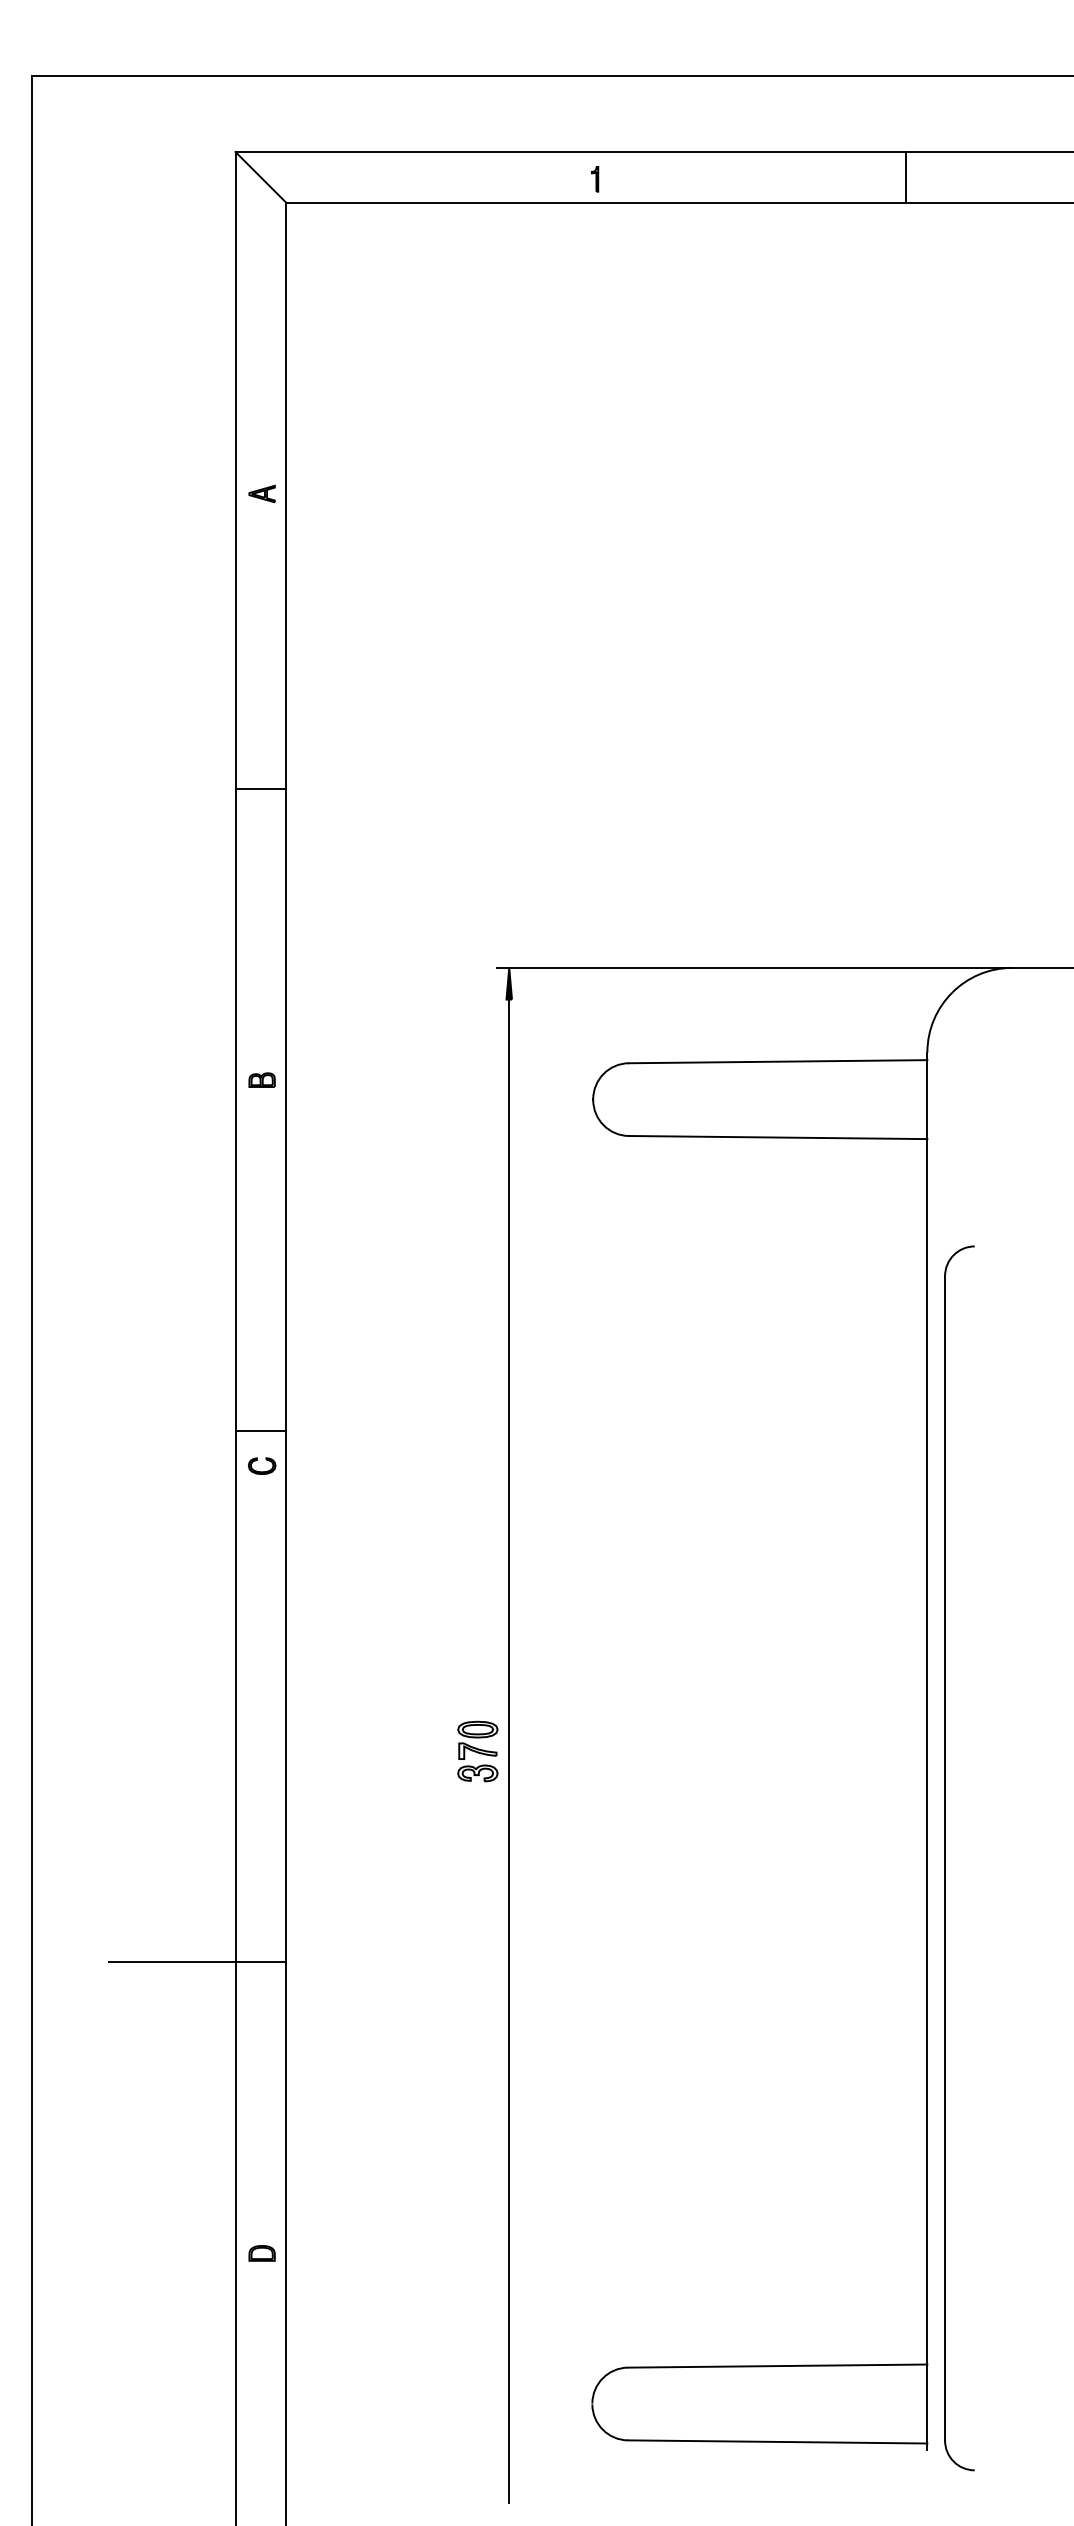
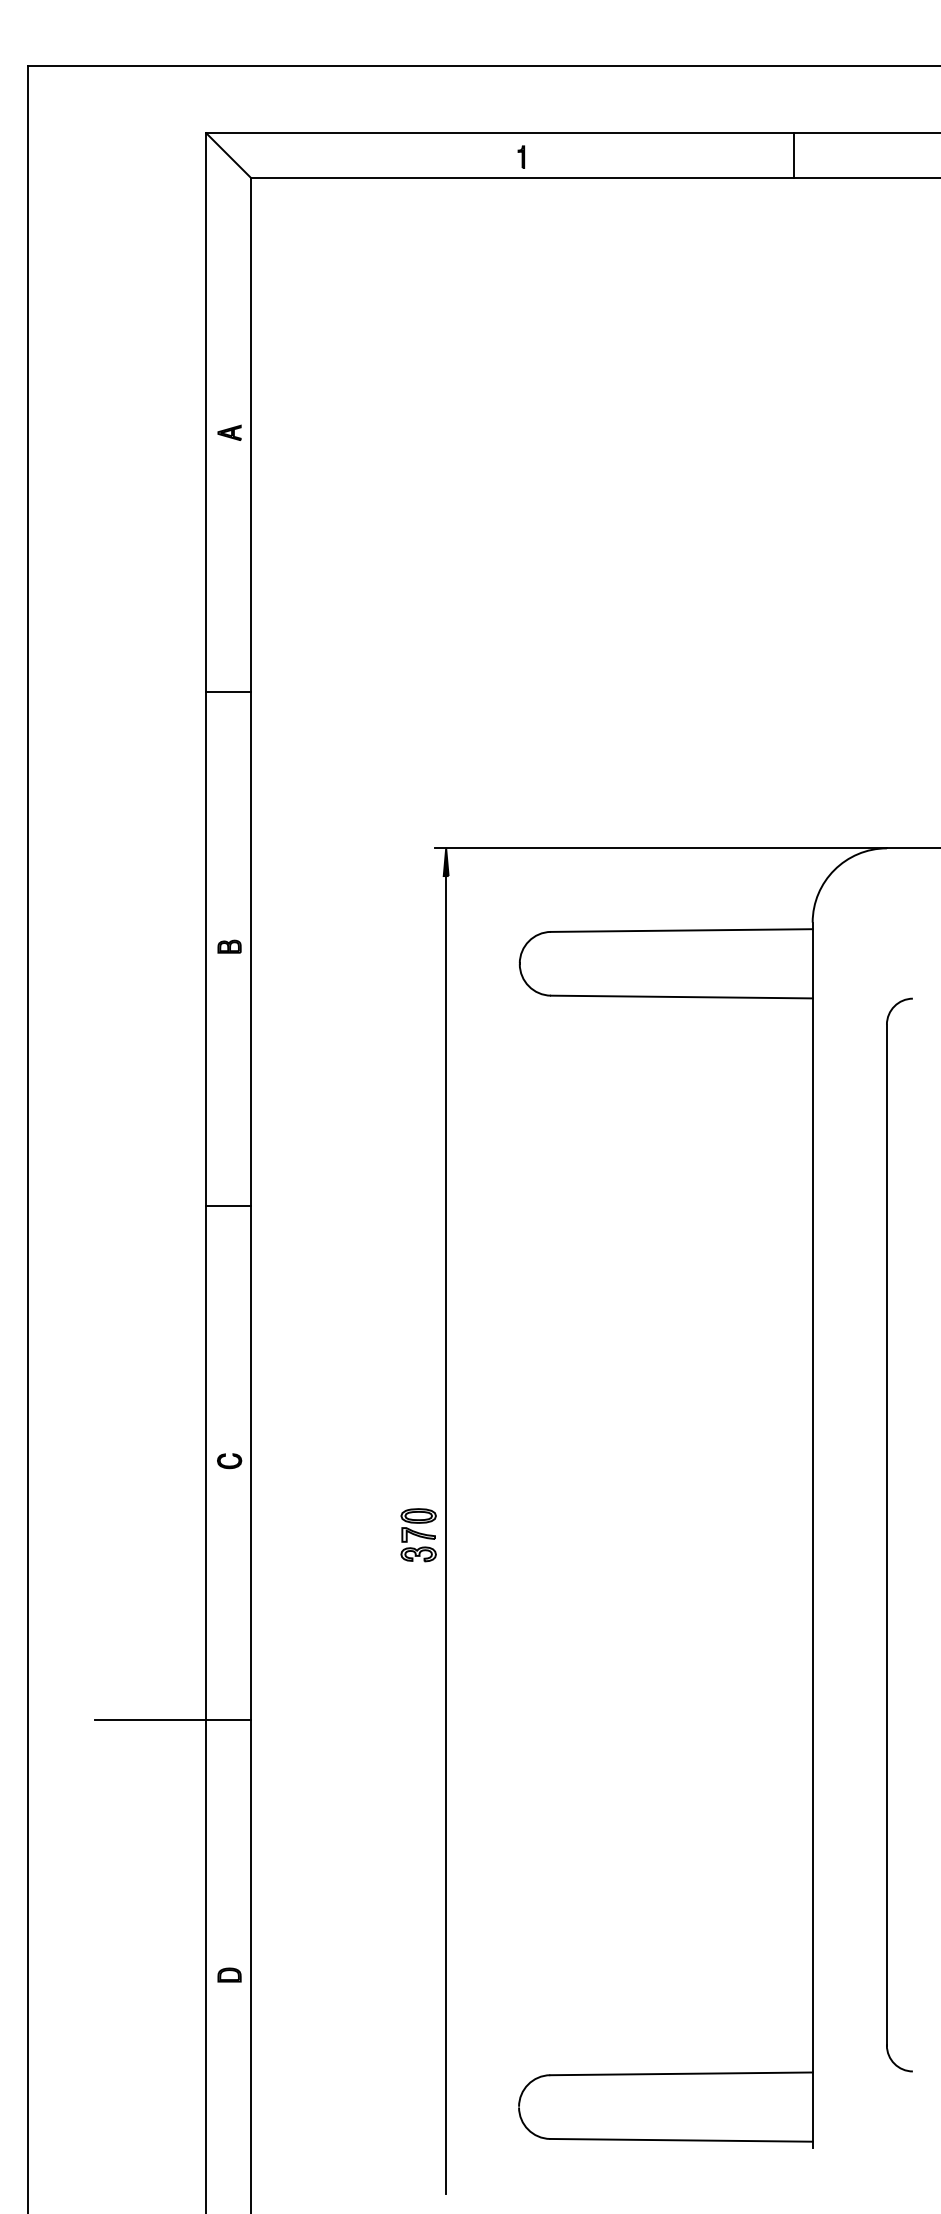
line: (260, 1430) -> (228, 1205), moved
part: (261, 1465) -> (229, 1460), moved
part: (945, 1858) -> (887, 1535), moved

